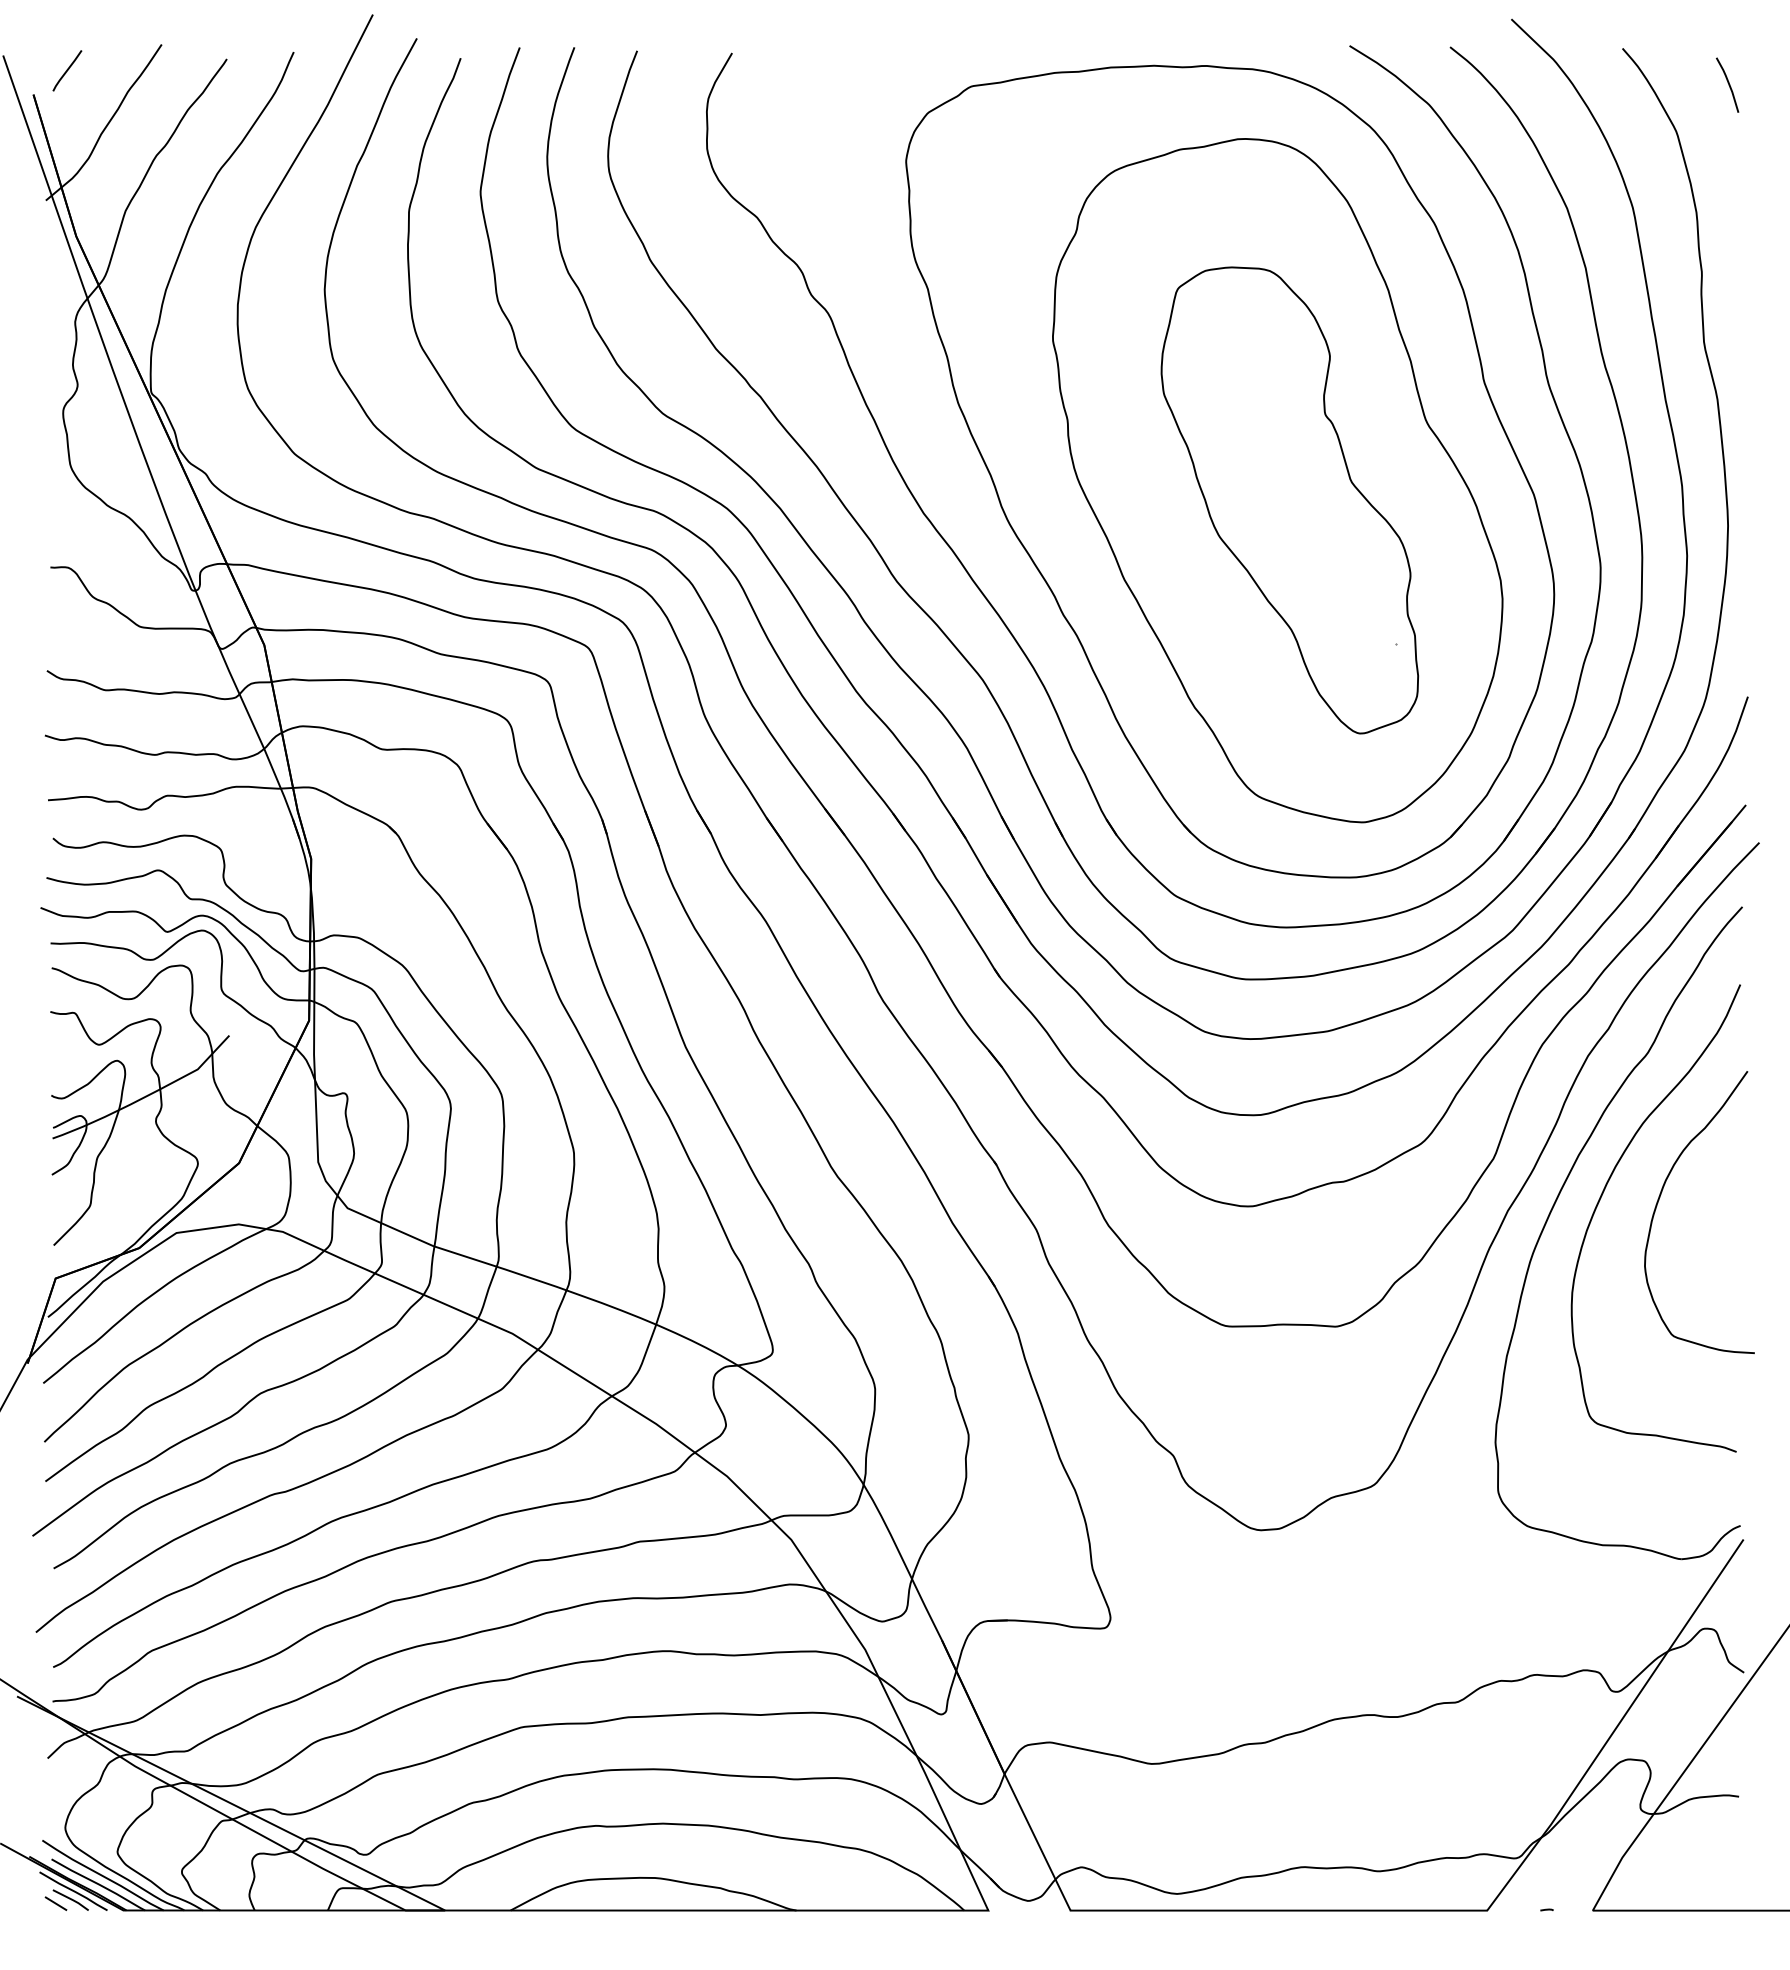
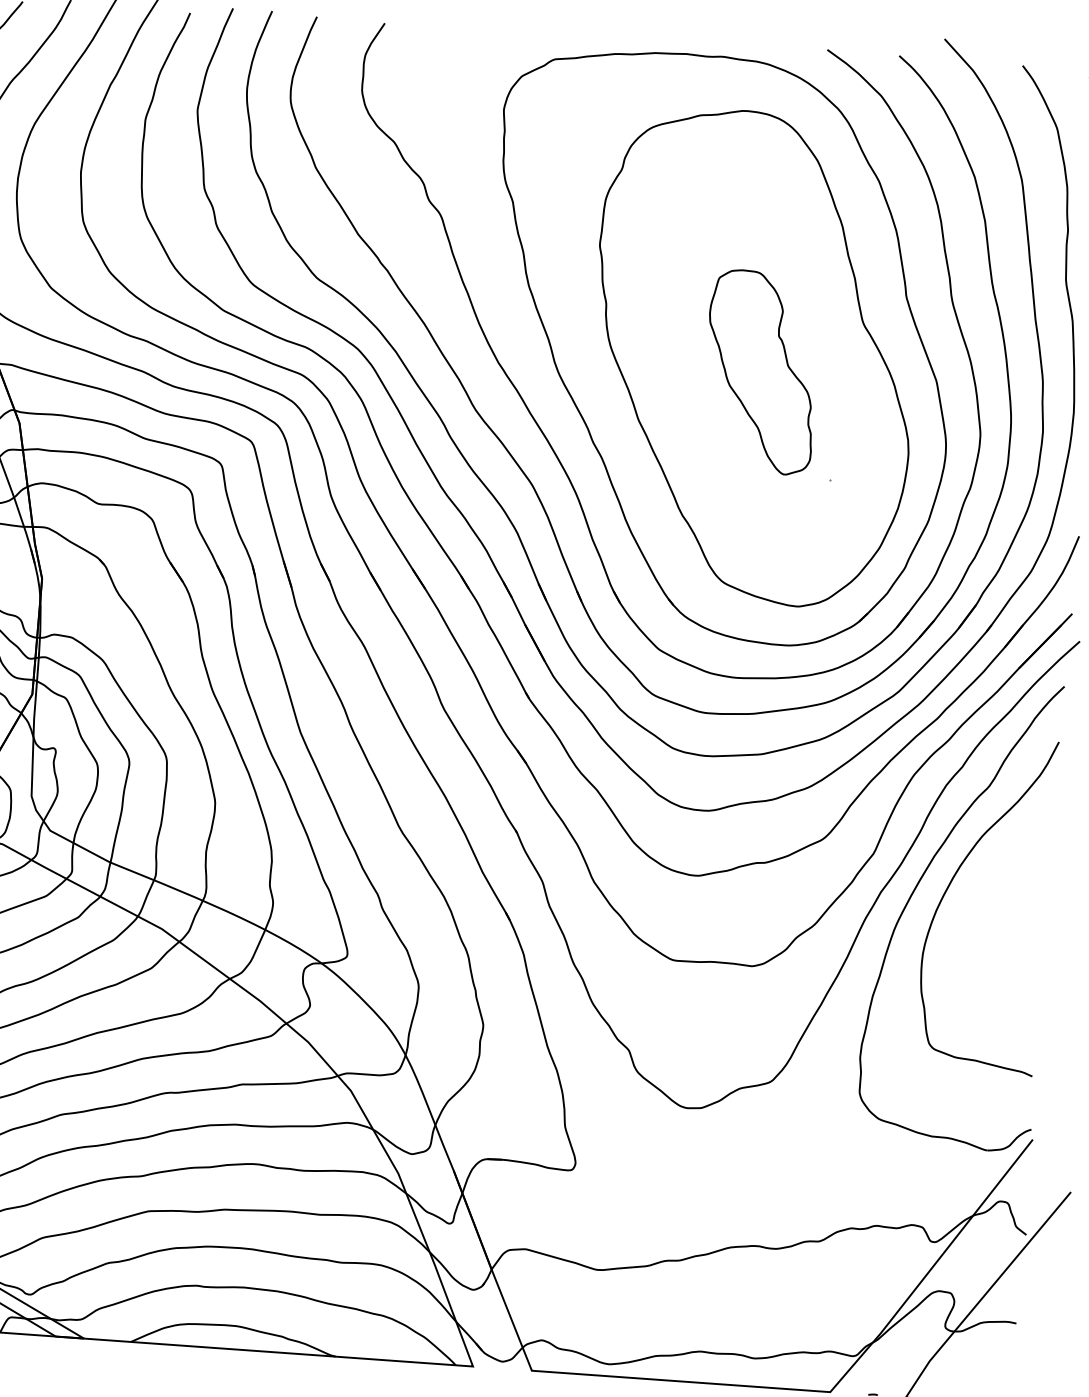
part: (1289, 500) -> (761, 372), size x0.6
curve: (1659, 1200) -> (990, 892), removed

